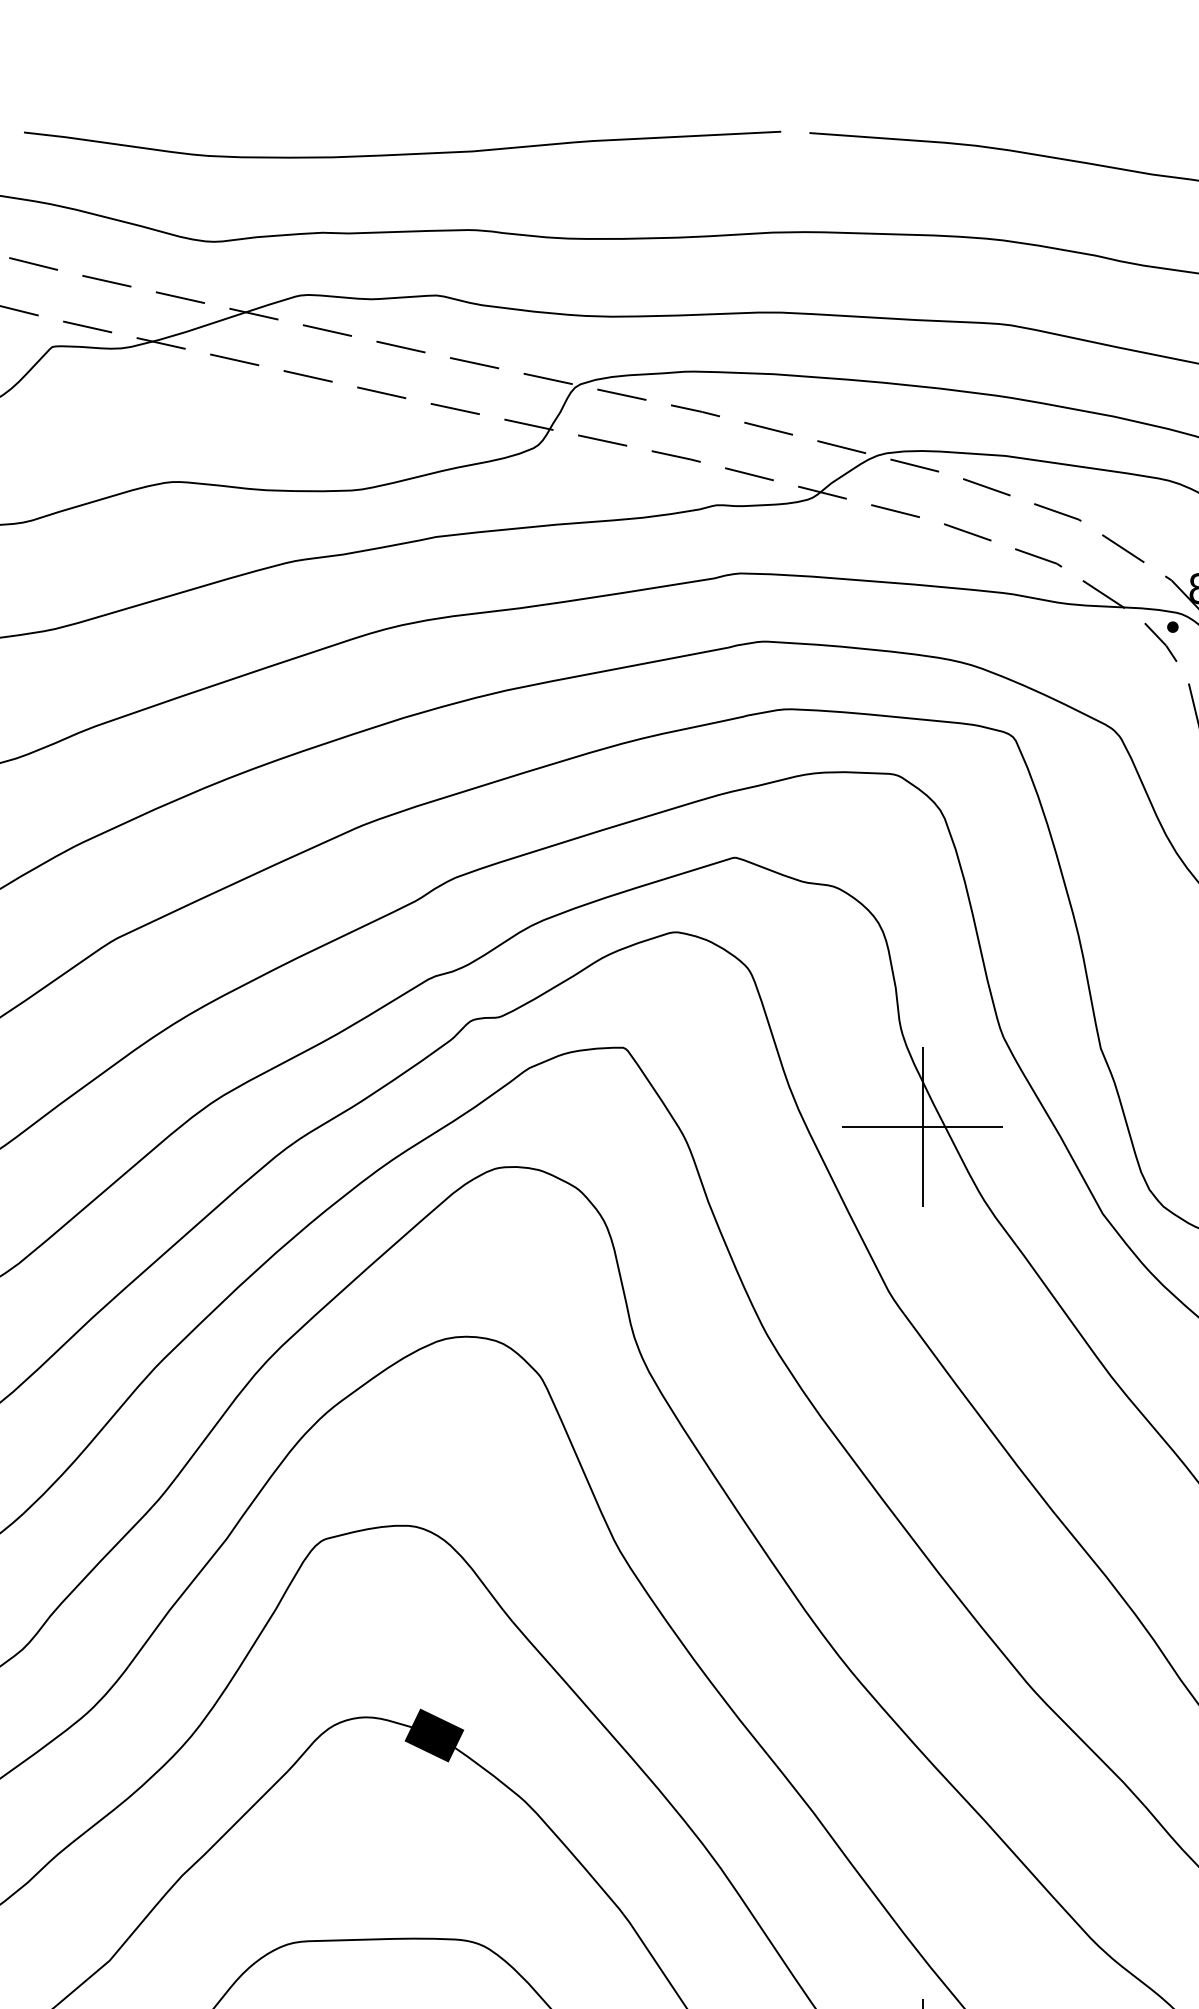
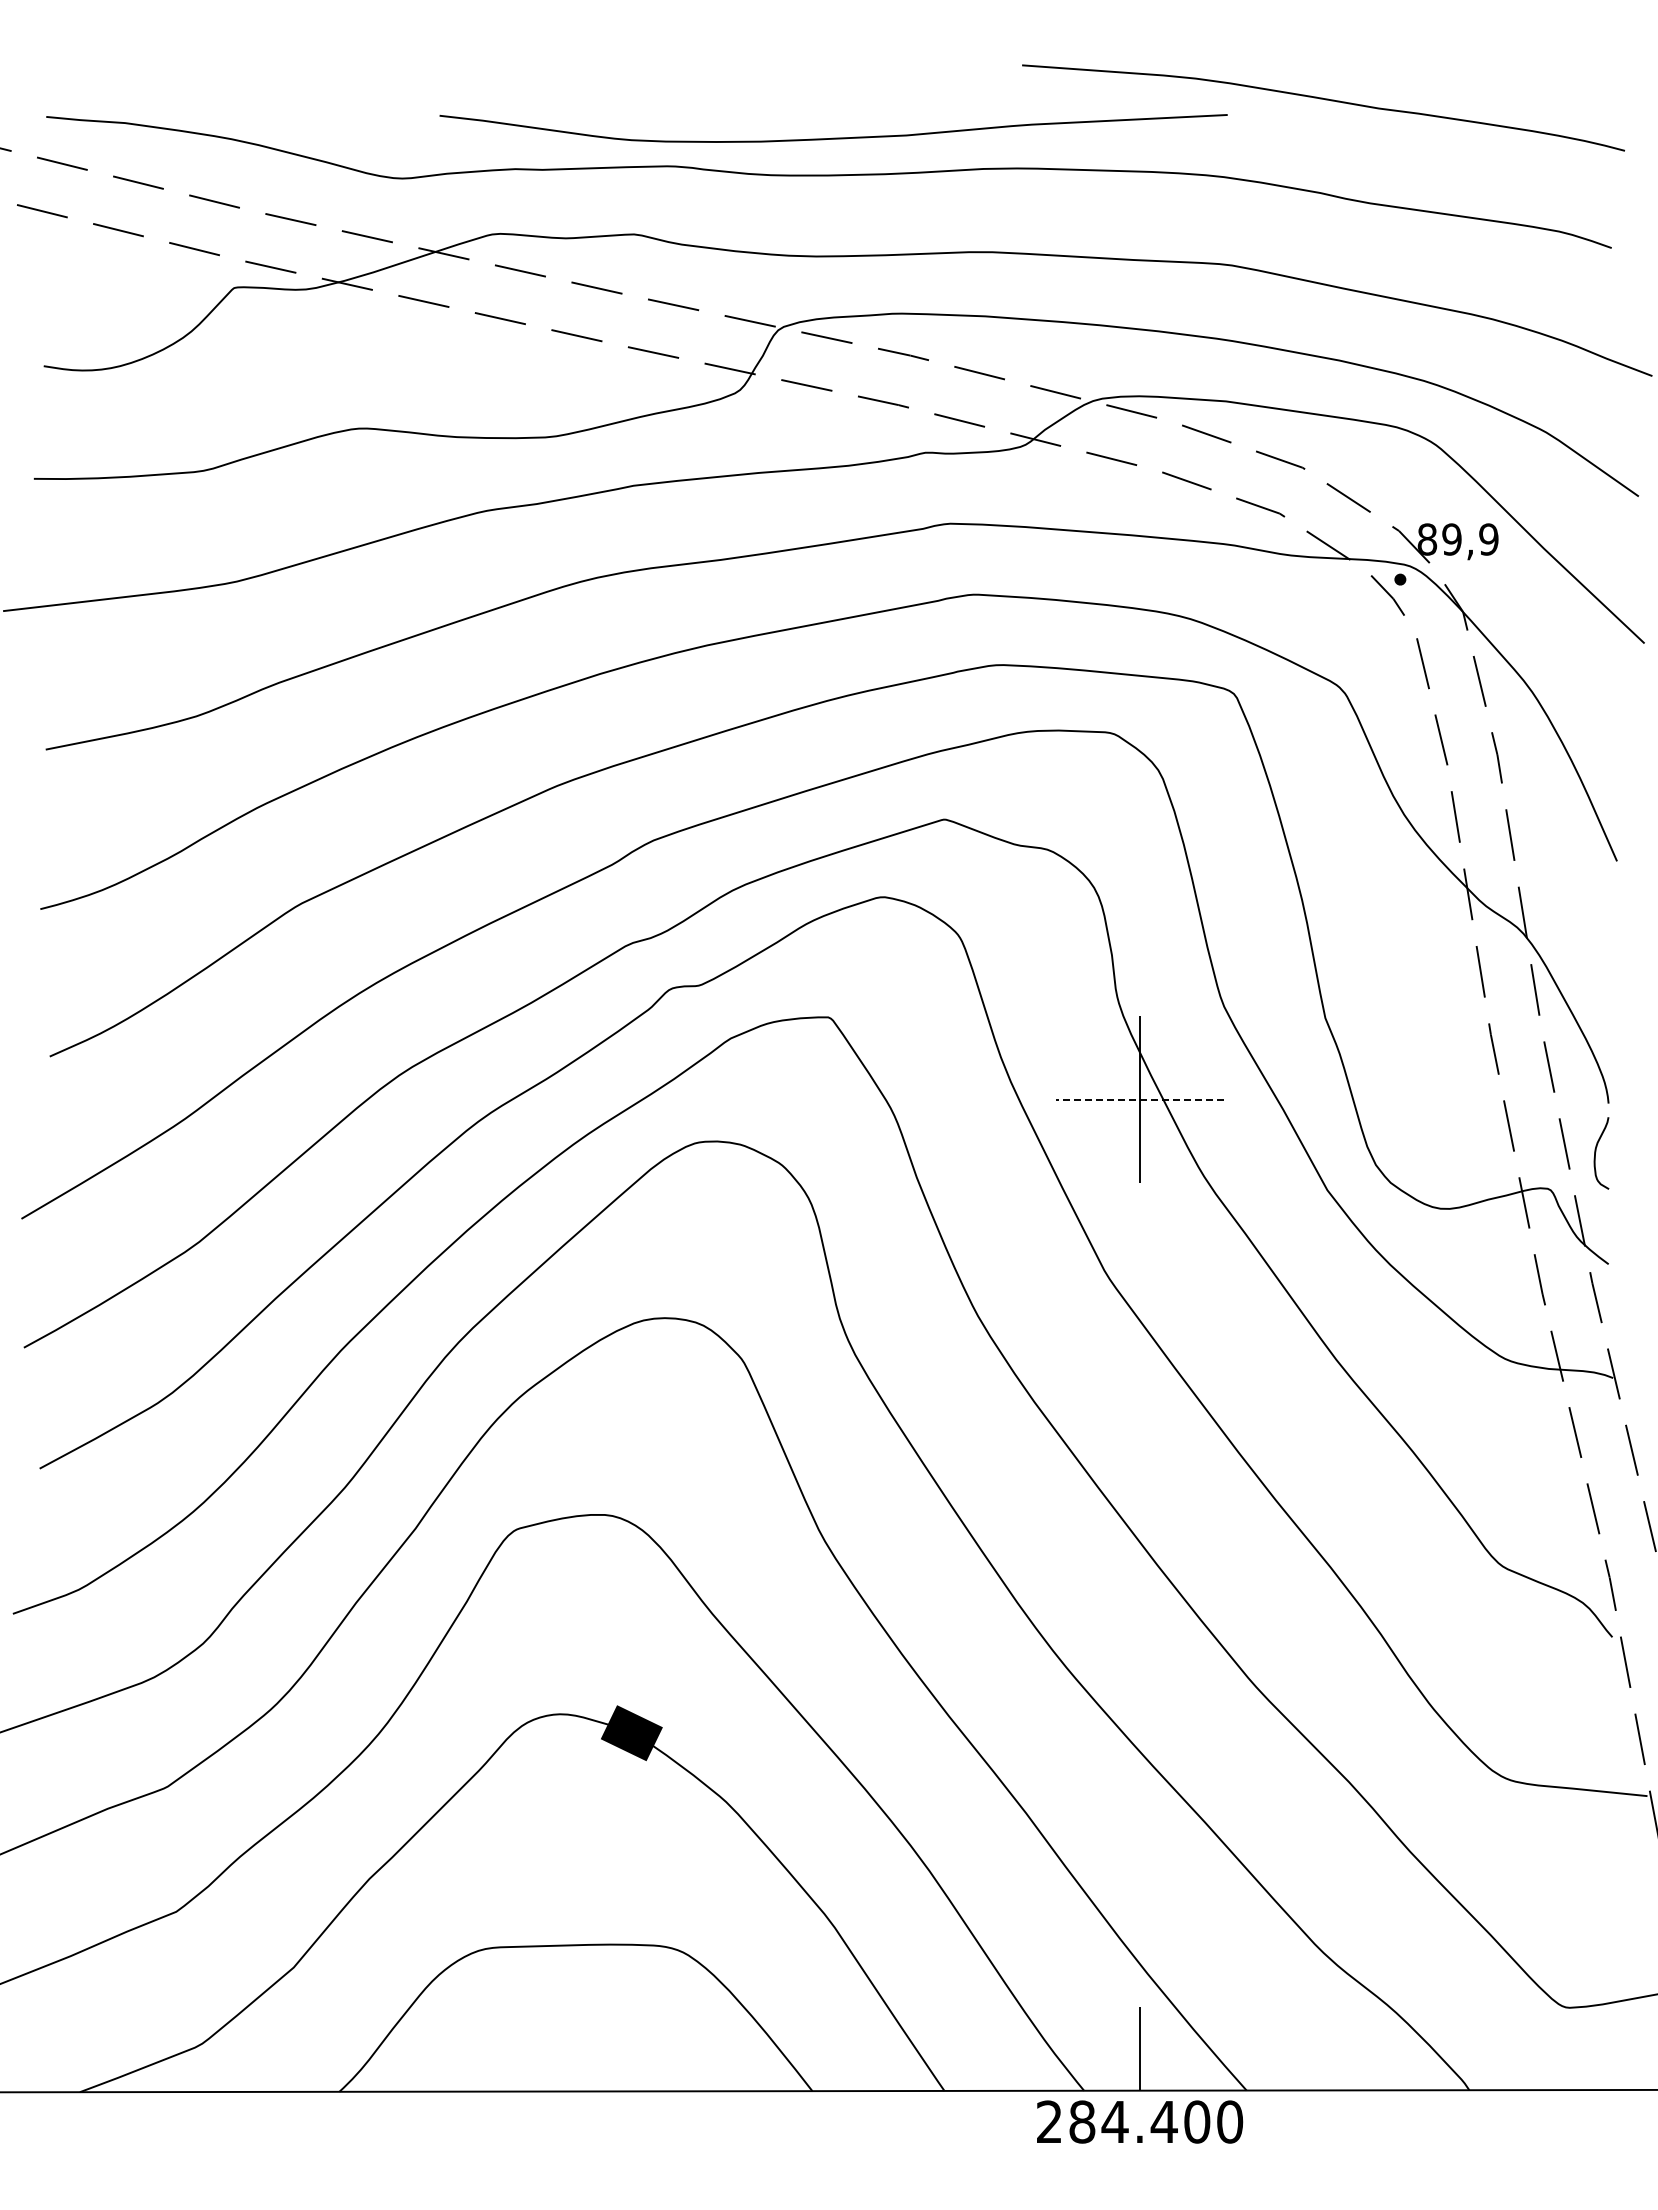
curve: (402, 153) -> (833, 137), moved
line: (922, 1126) -> (1139, 1099), solid -> dashed

